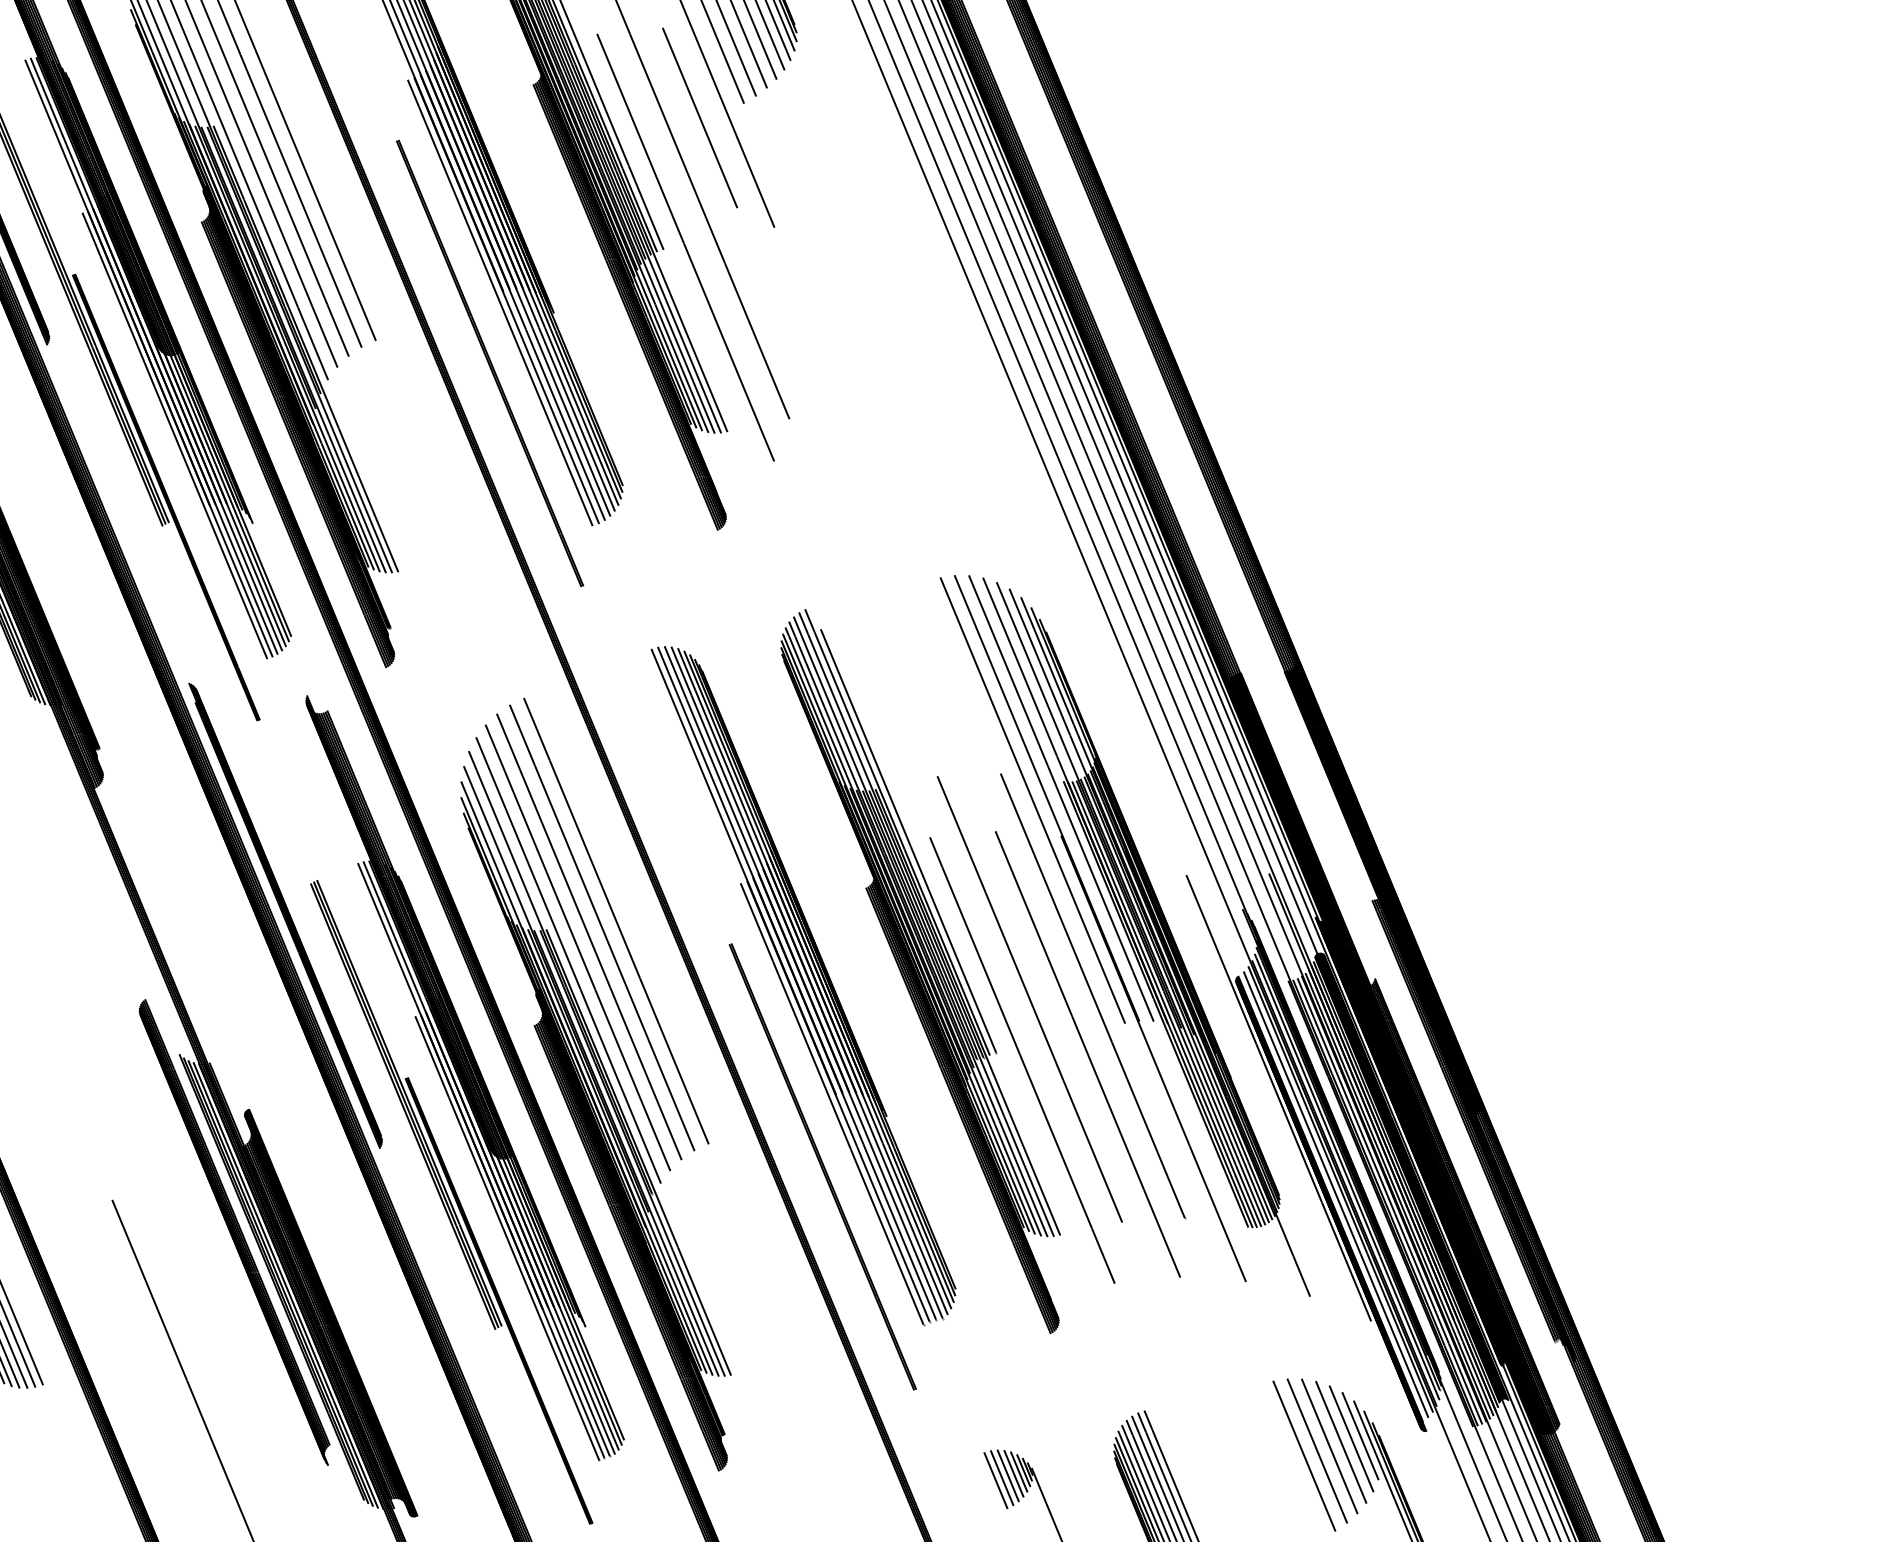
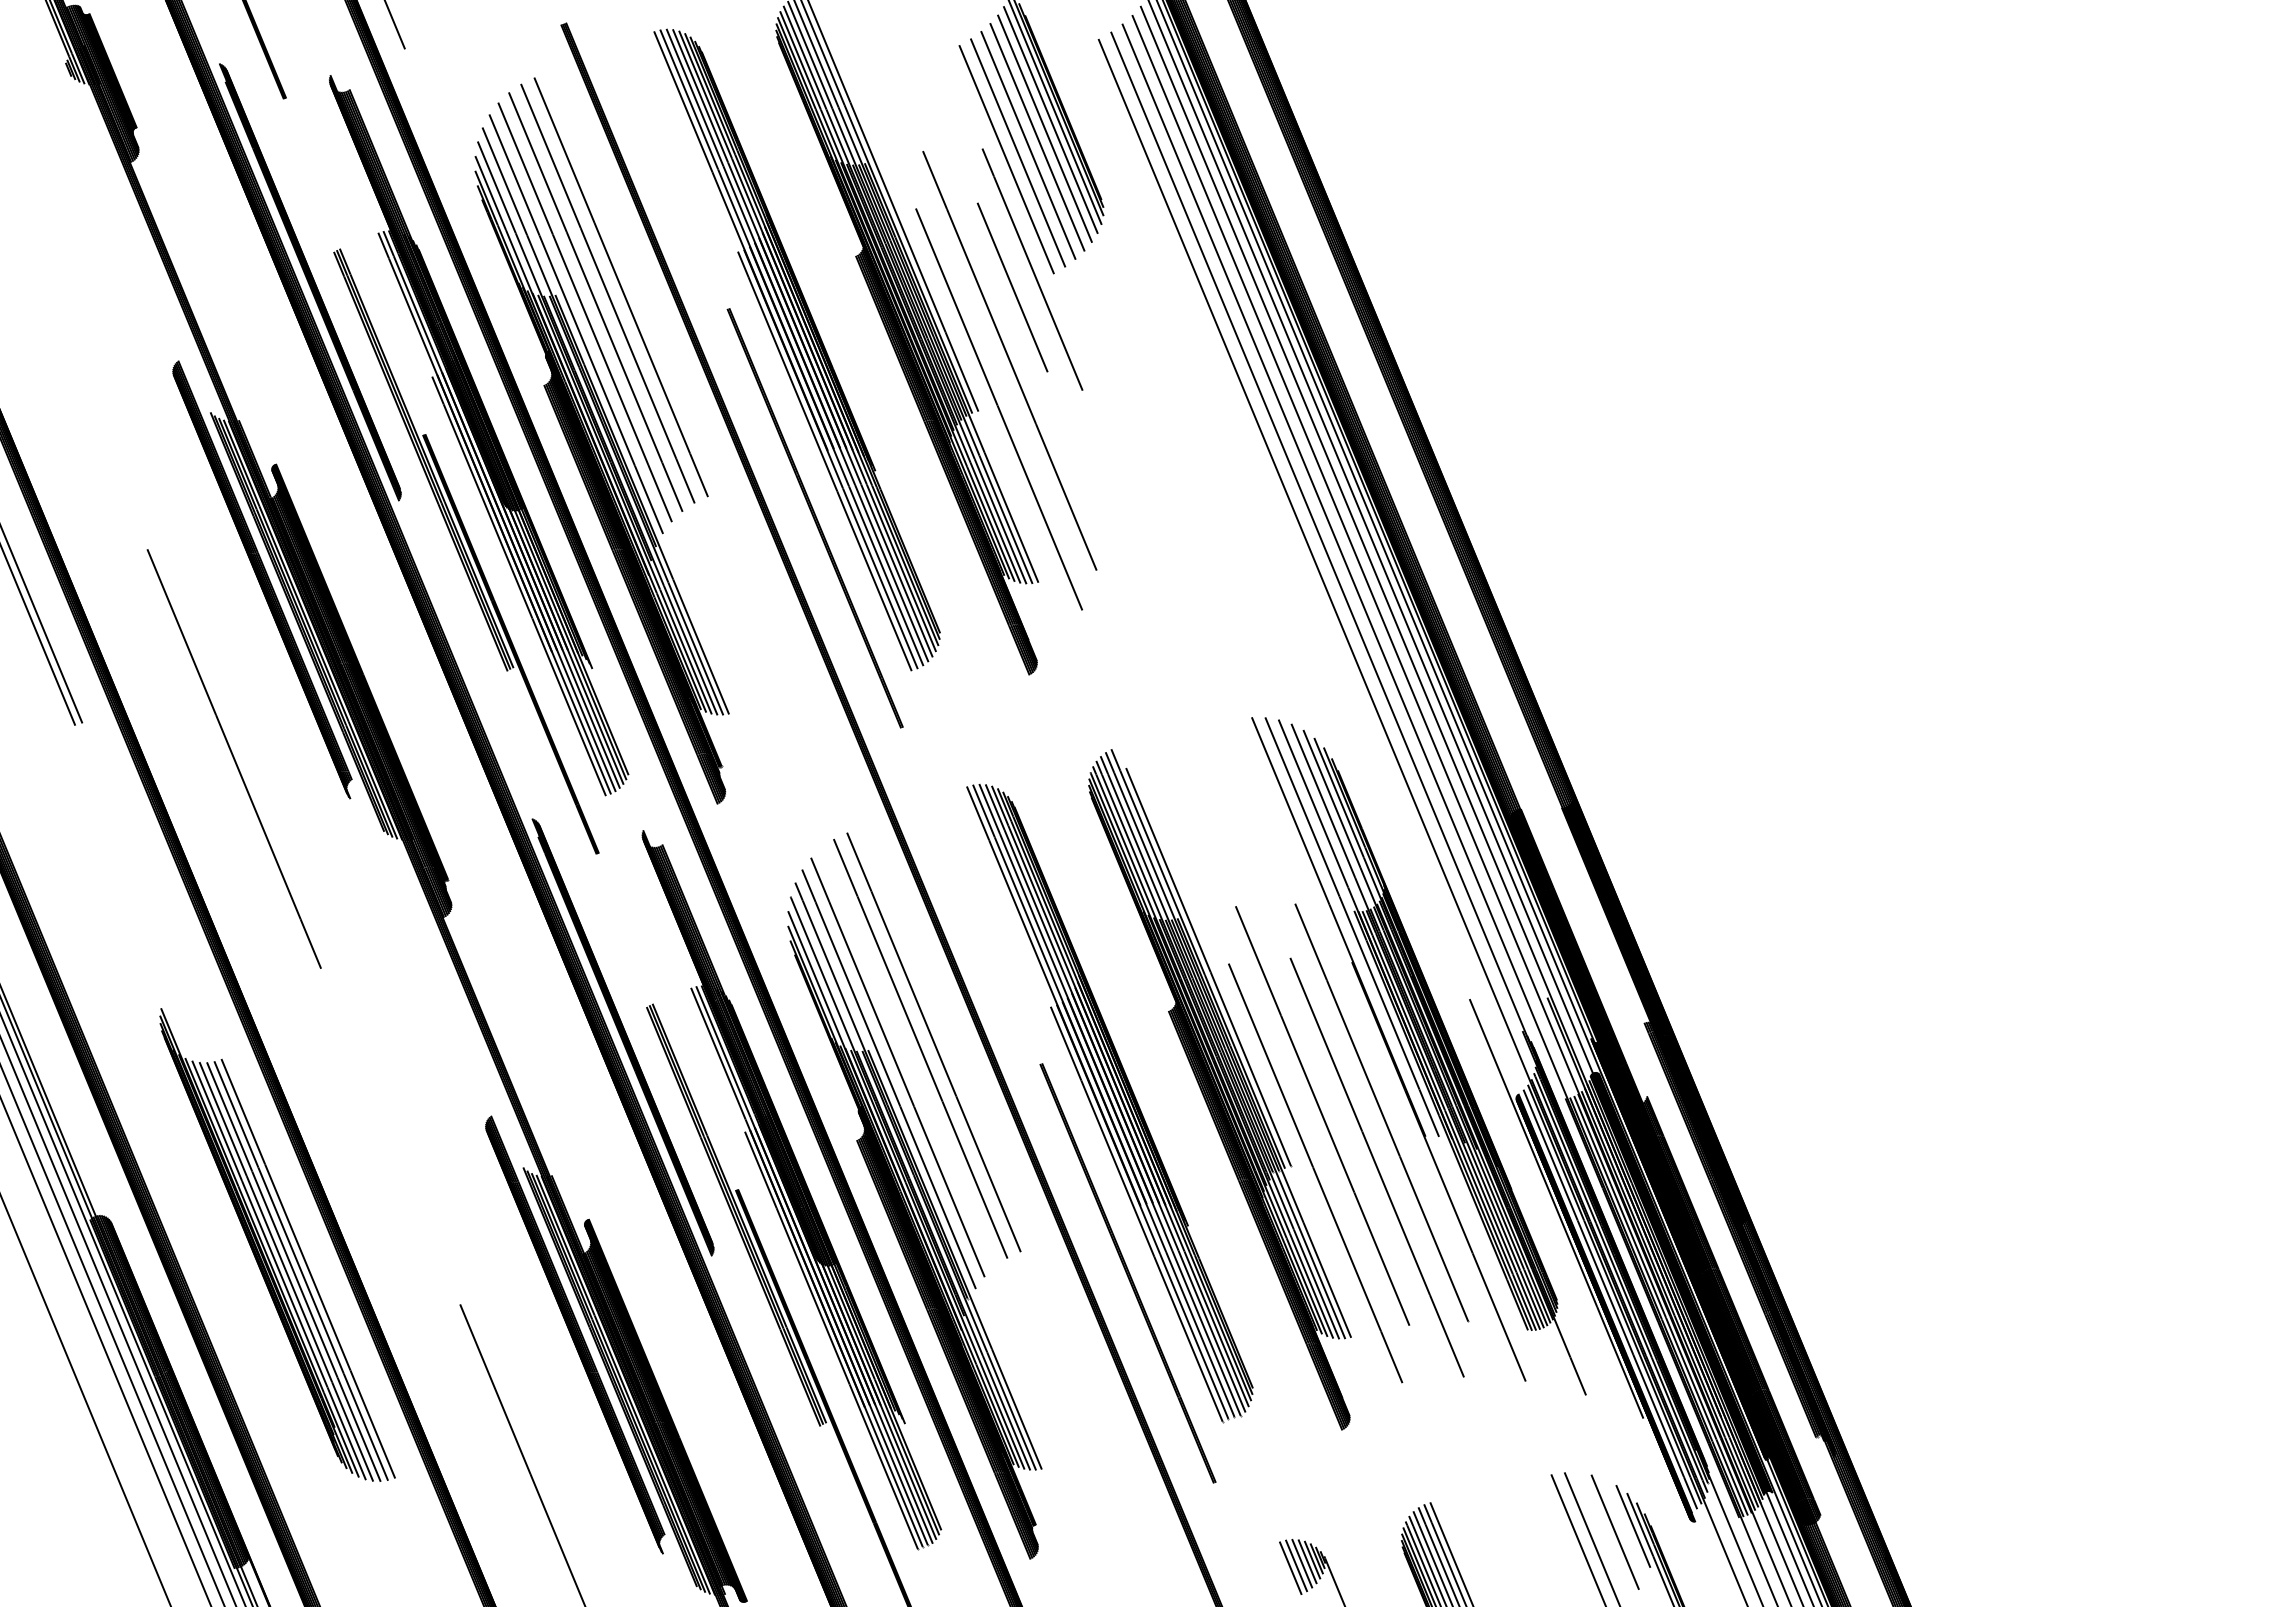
line: (1031, 799) -> (1324, 928), removed
line: (589, 937) -> (908, 1057), removed
line: (1351, 1438) -> (1624, 1528), removed
line: (1329, 1445) -> (1604, 1535), removed

